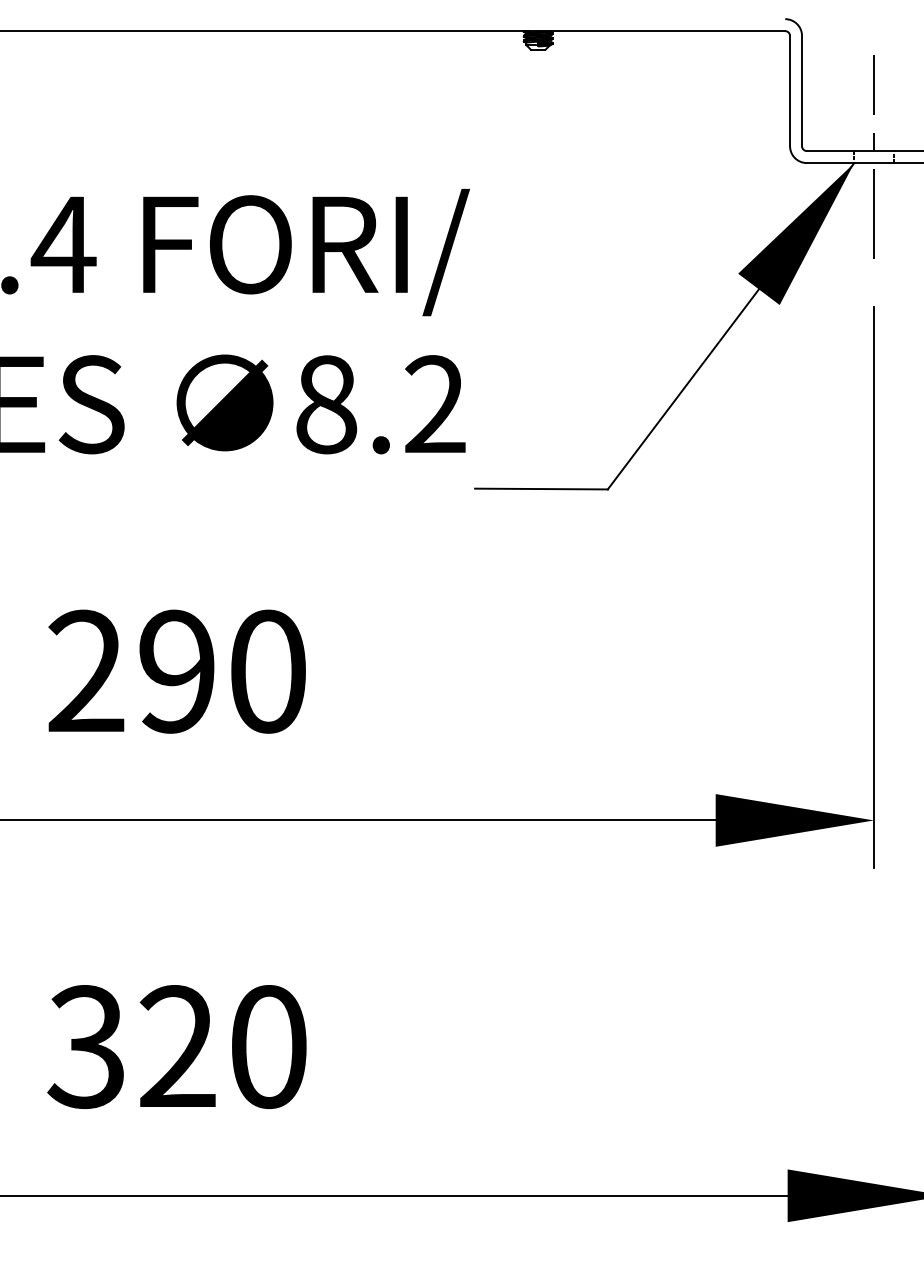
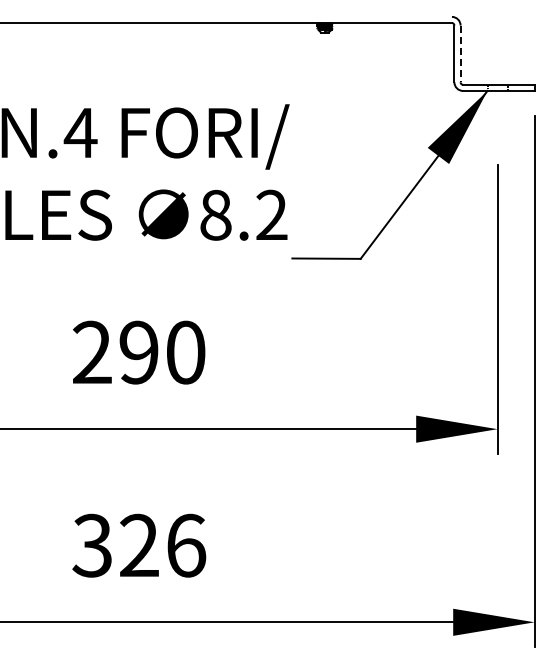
line: (801, 92) -> (460, 54), solid -> dashed
line: (873, 156) -> (497, 87), removed
text: (269, 1046) -> (186, 545), 320 -> 326

